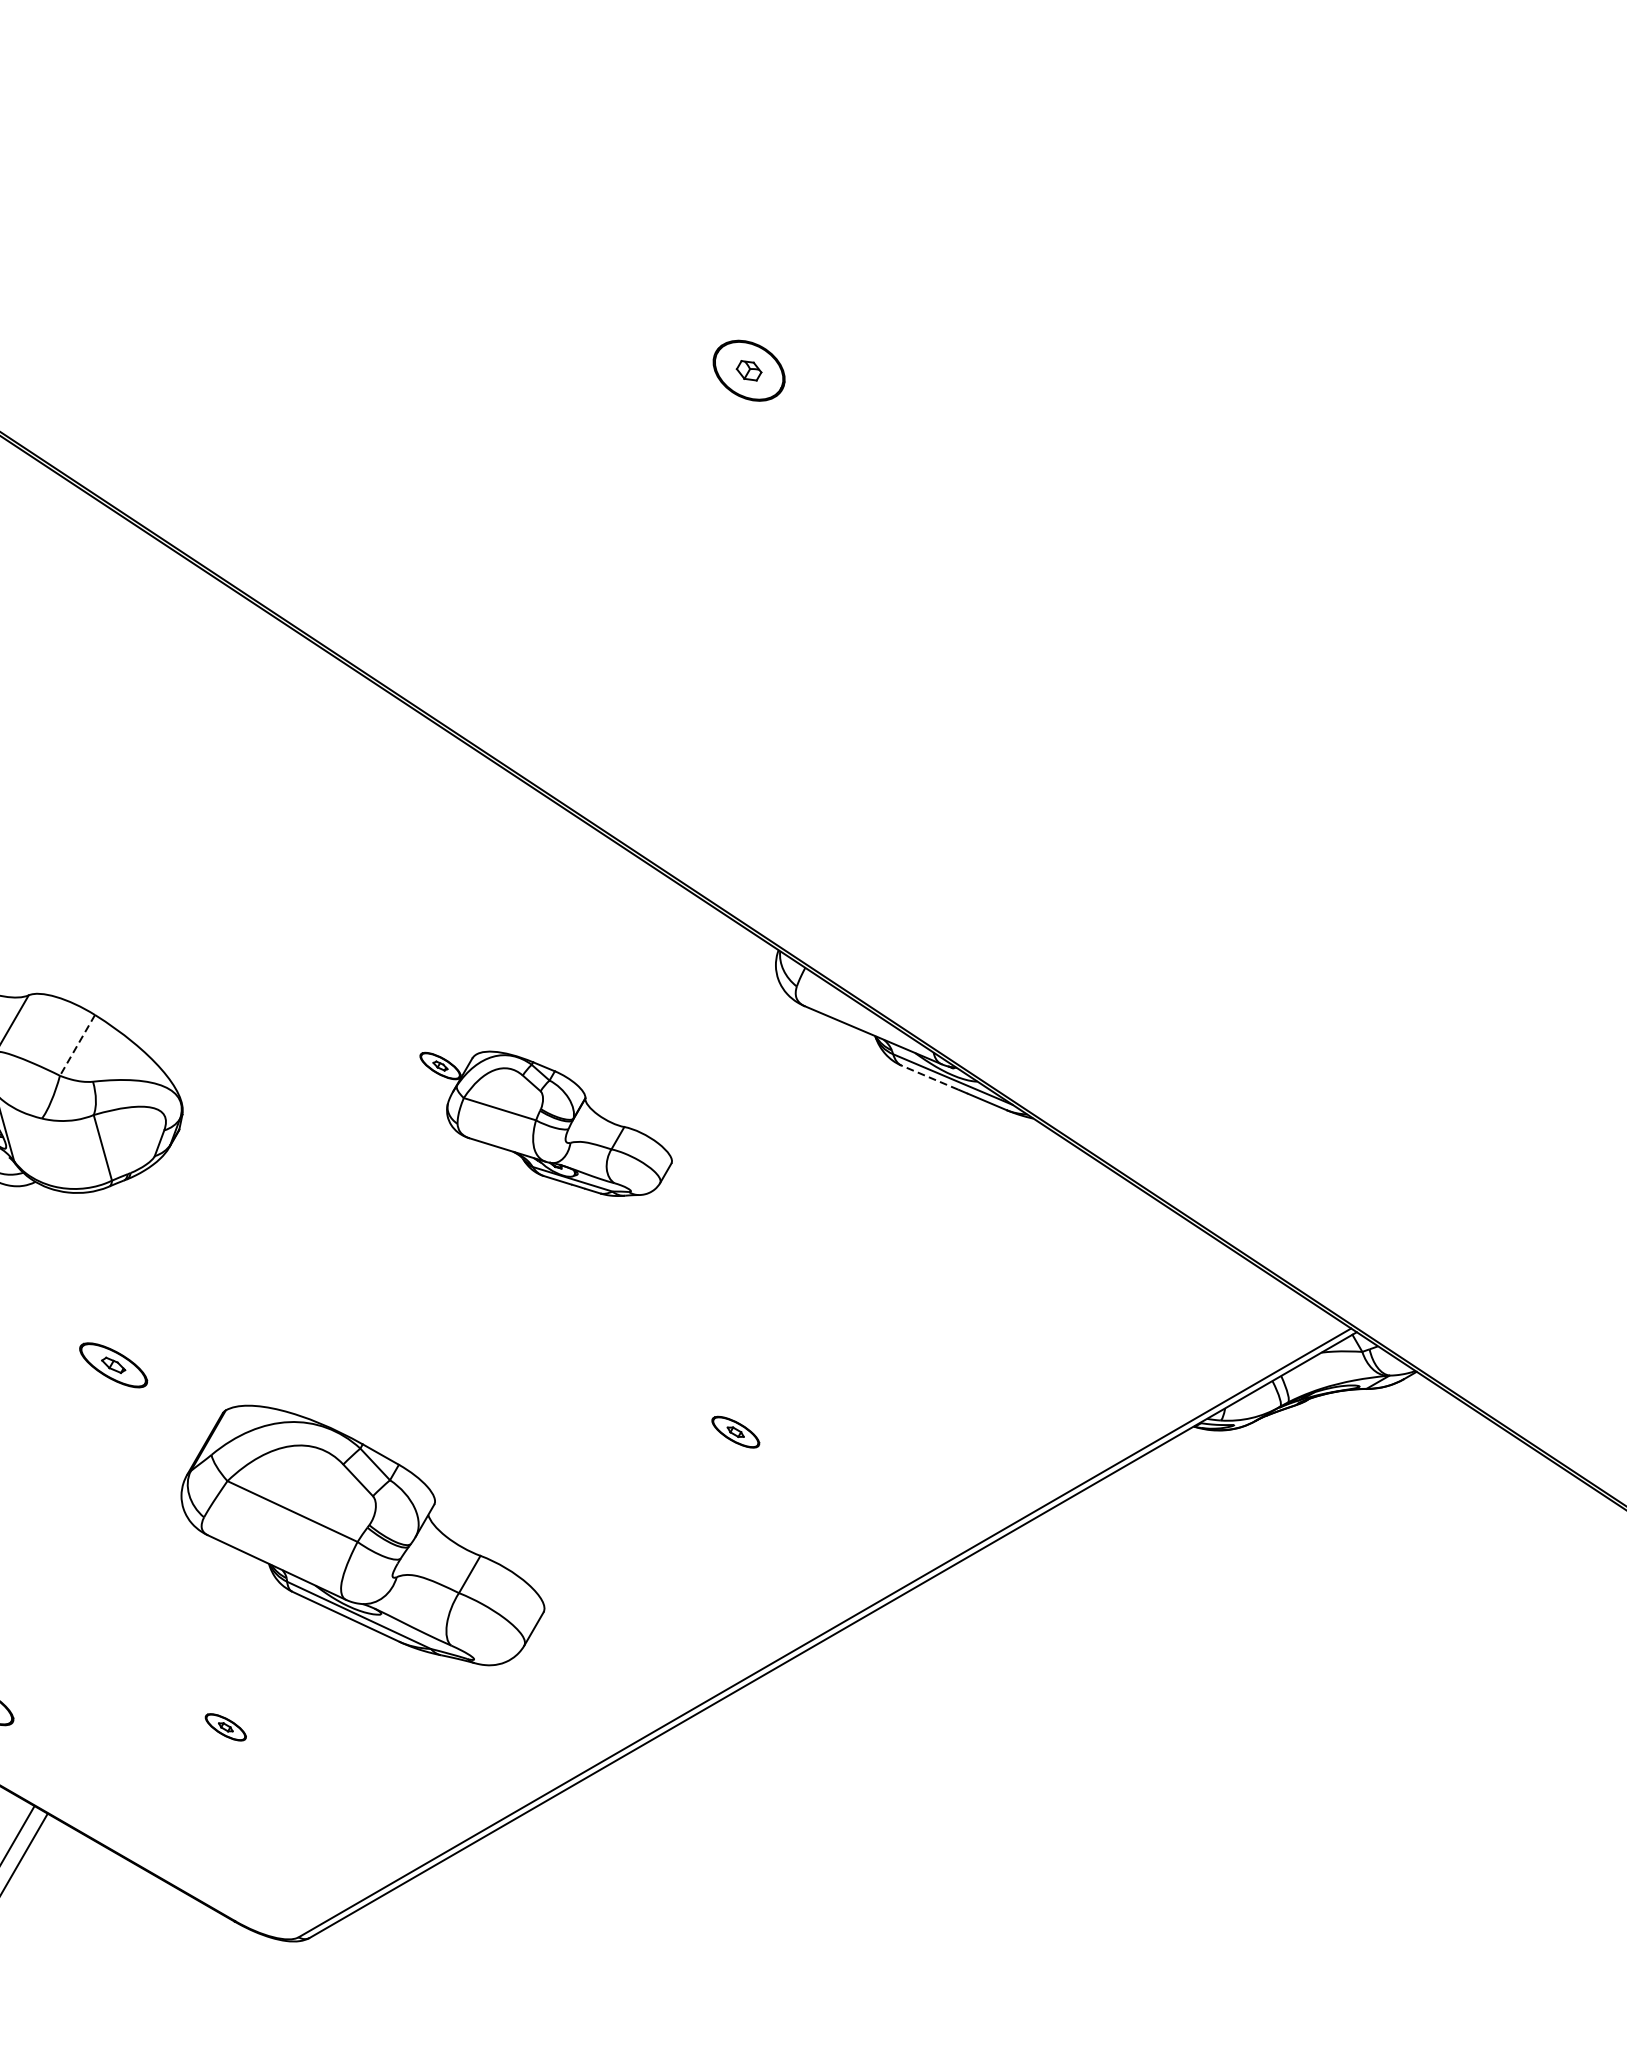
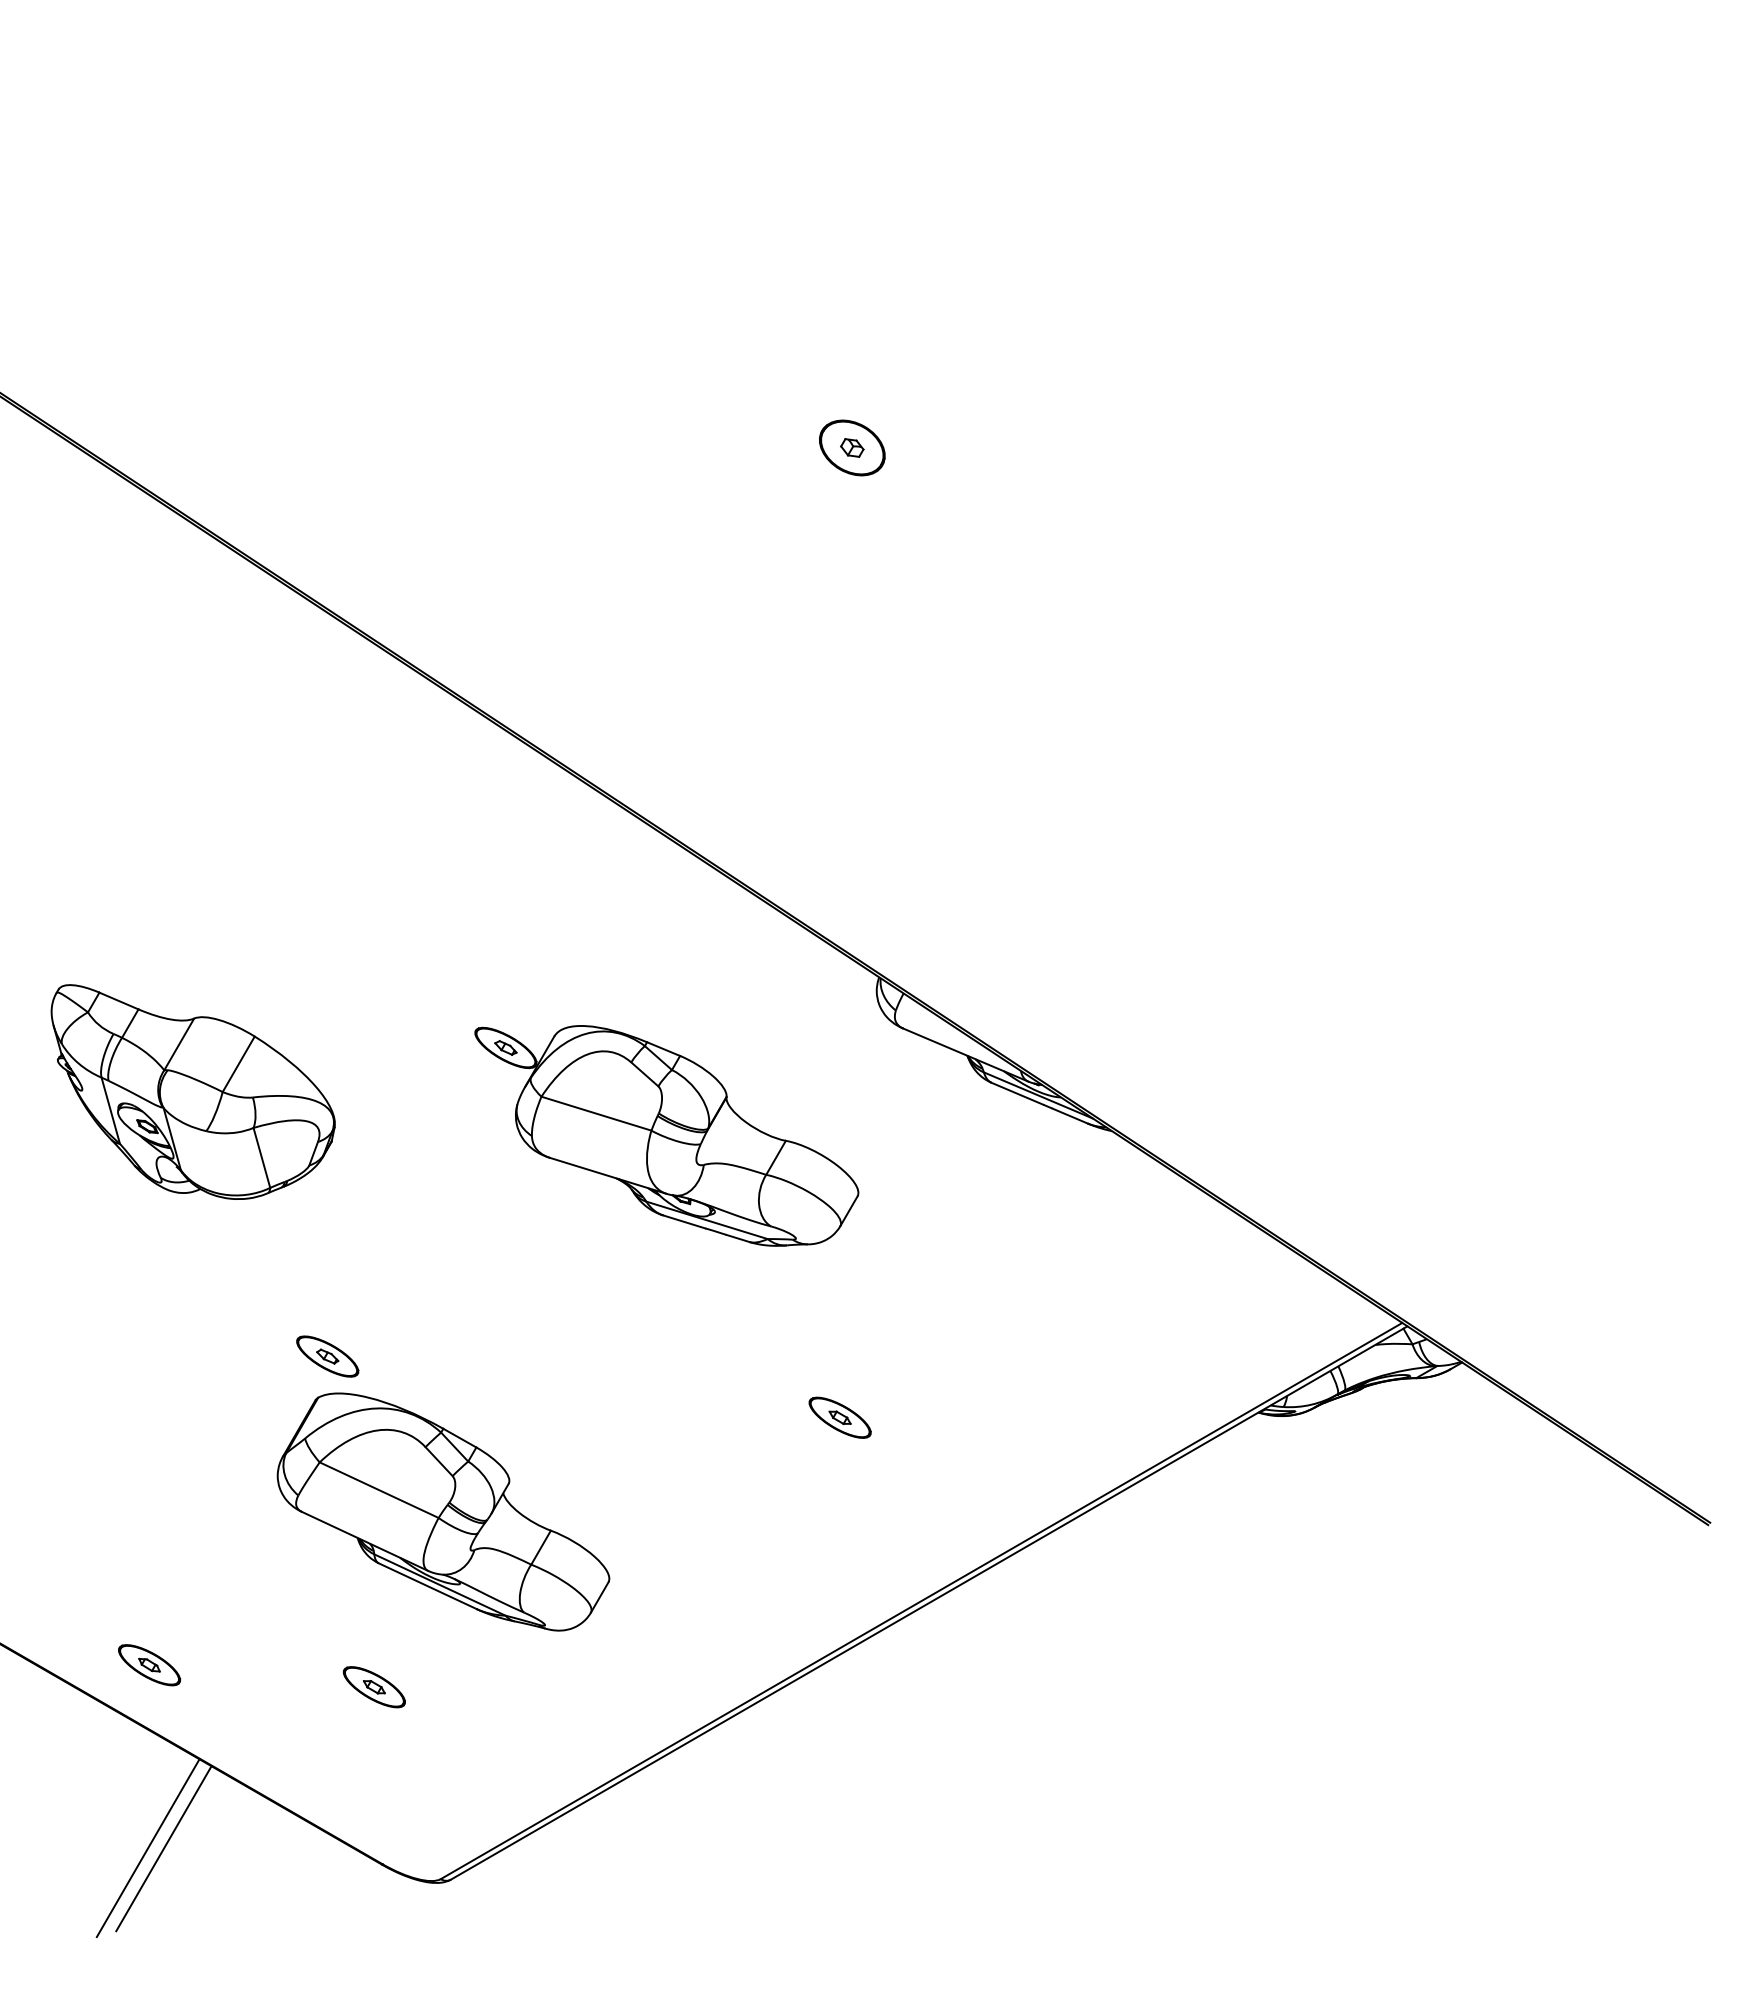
line: (77, 1045) -> (238, 1064), dashed -> solid
line: (929, 1077) -> (1017, 1093), dashed -> solid
part: (545, 1123) -> (666, 1135), size x1.67
part: (113, 1365) -> (327, 1356), moved
part: (735, 1432) -> (839, 1417), size x1.43
part: (362, 1534) -> (443, 1511), moved
part: (225, 1727) -> (373, 1687), size x1.67

